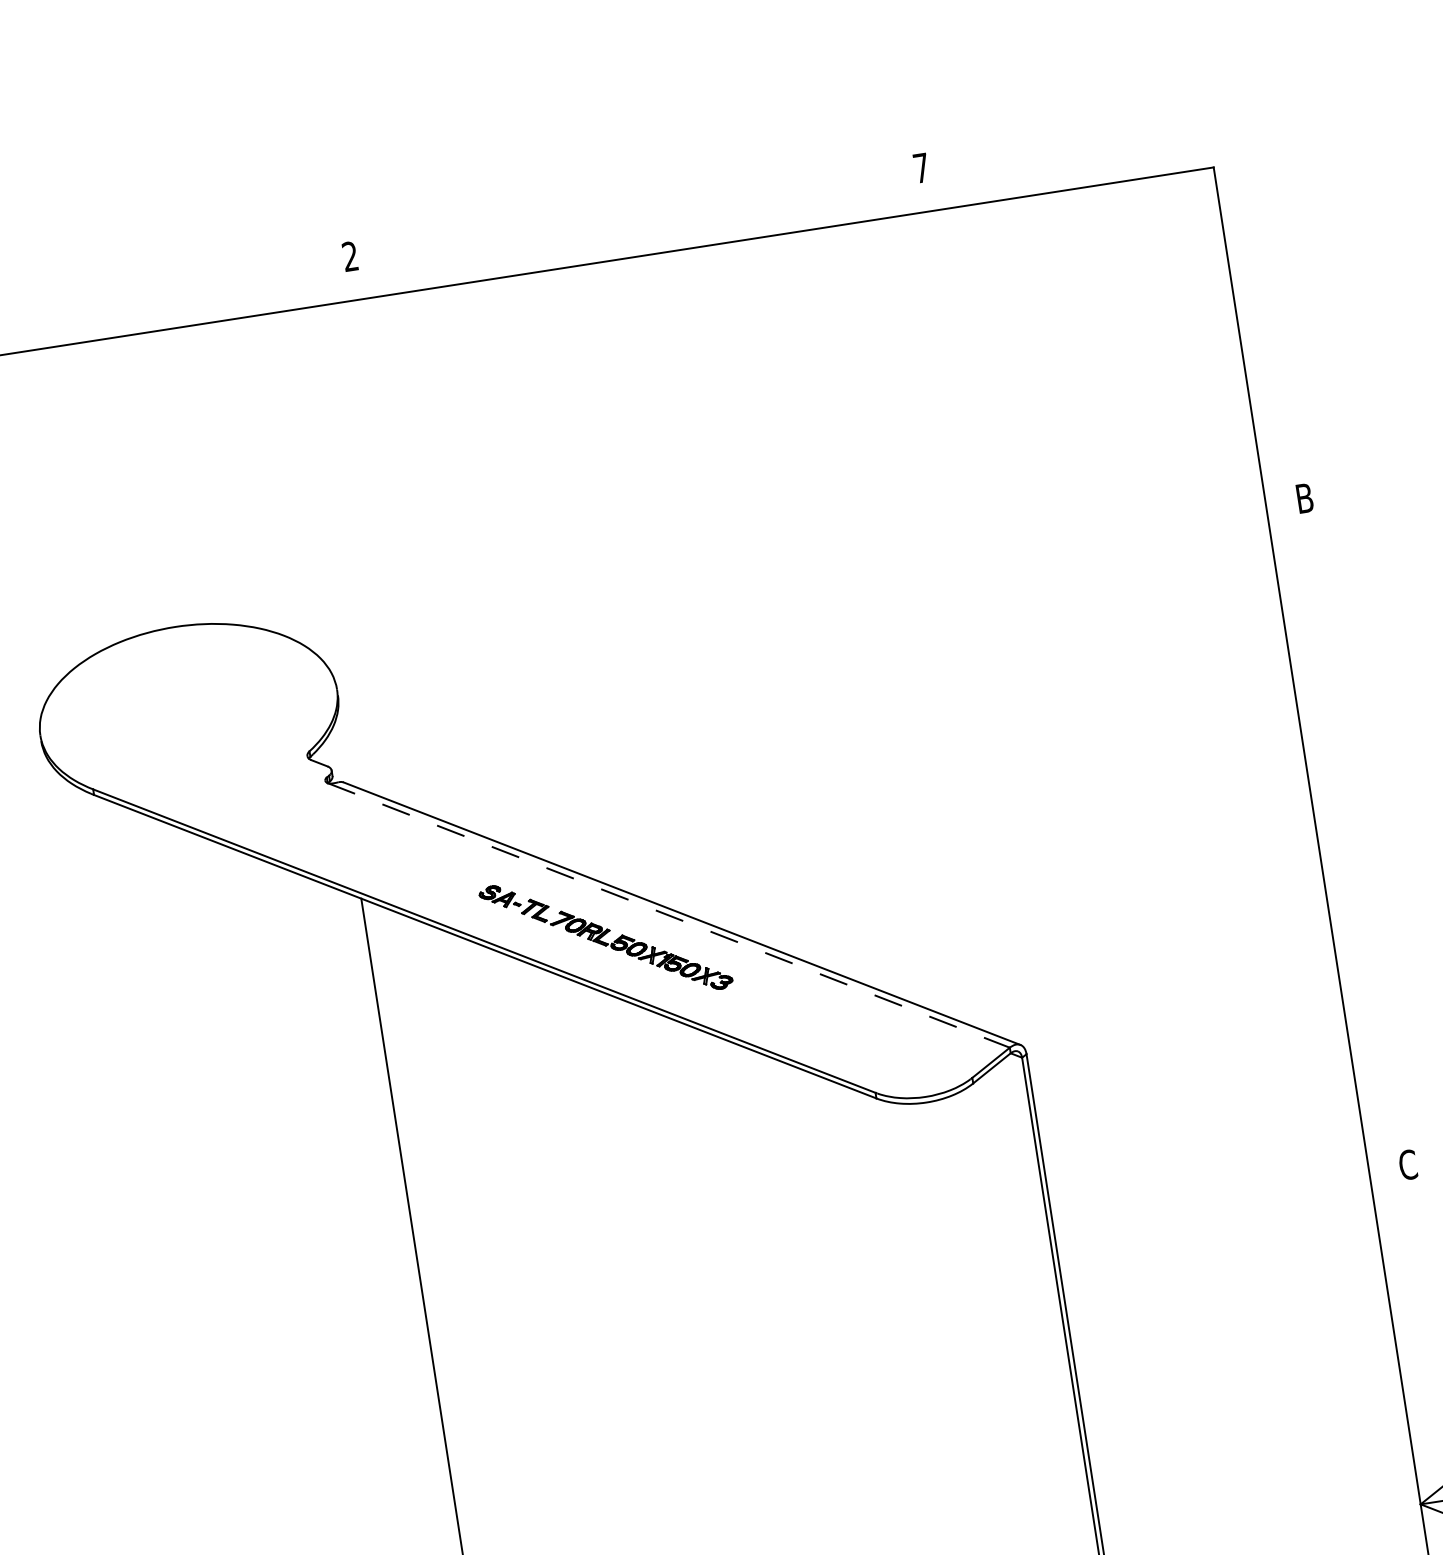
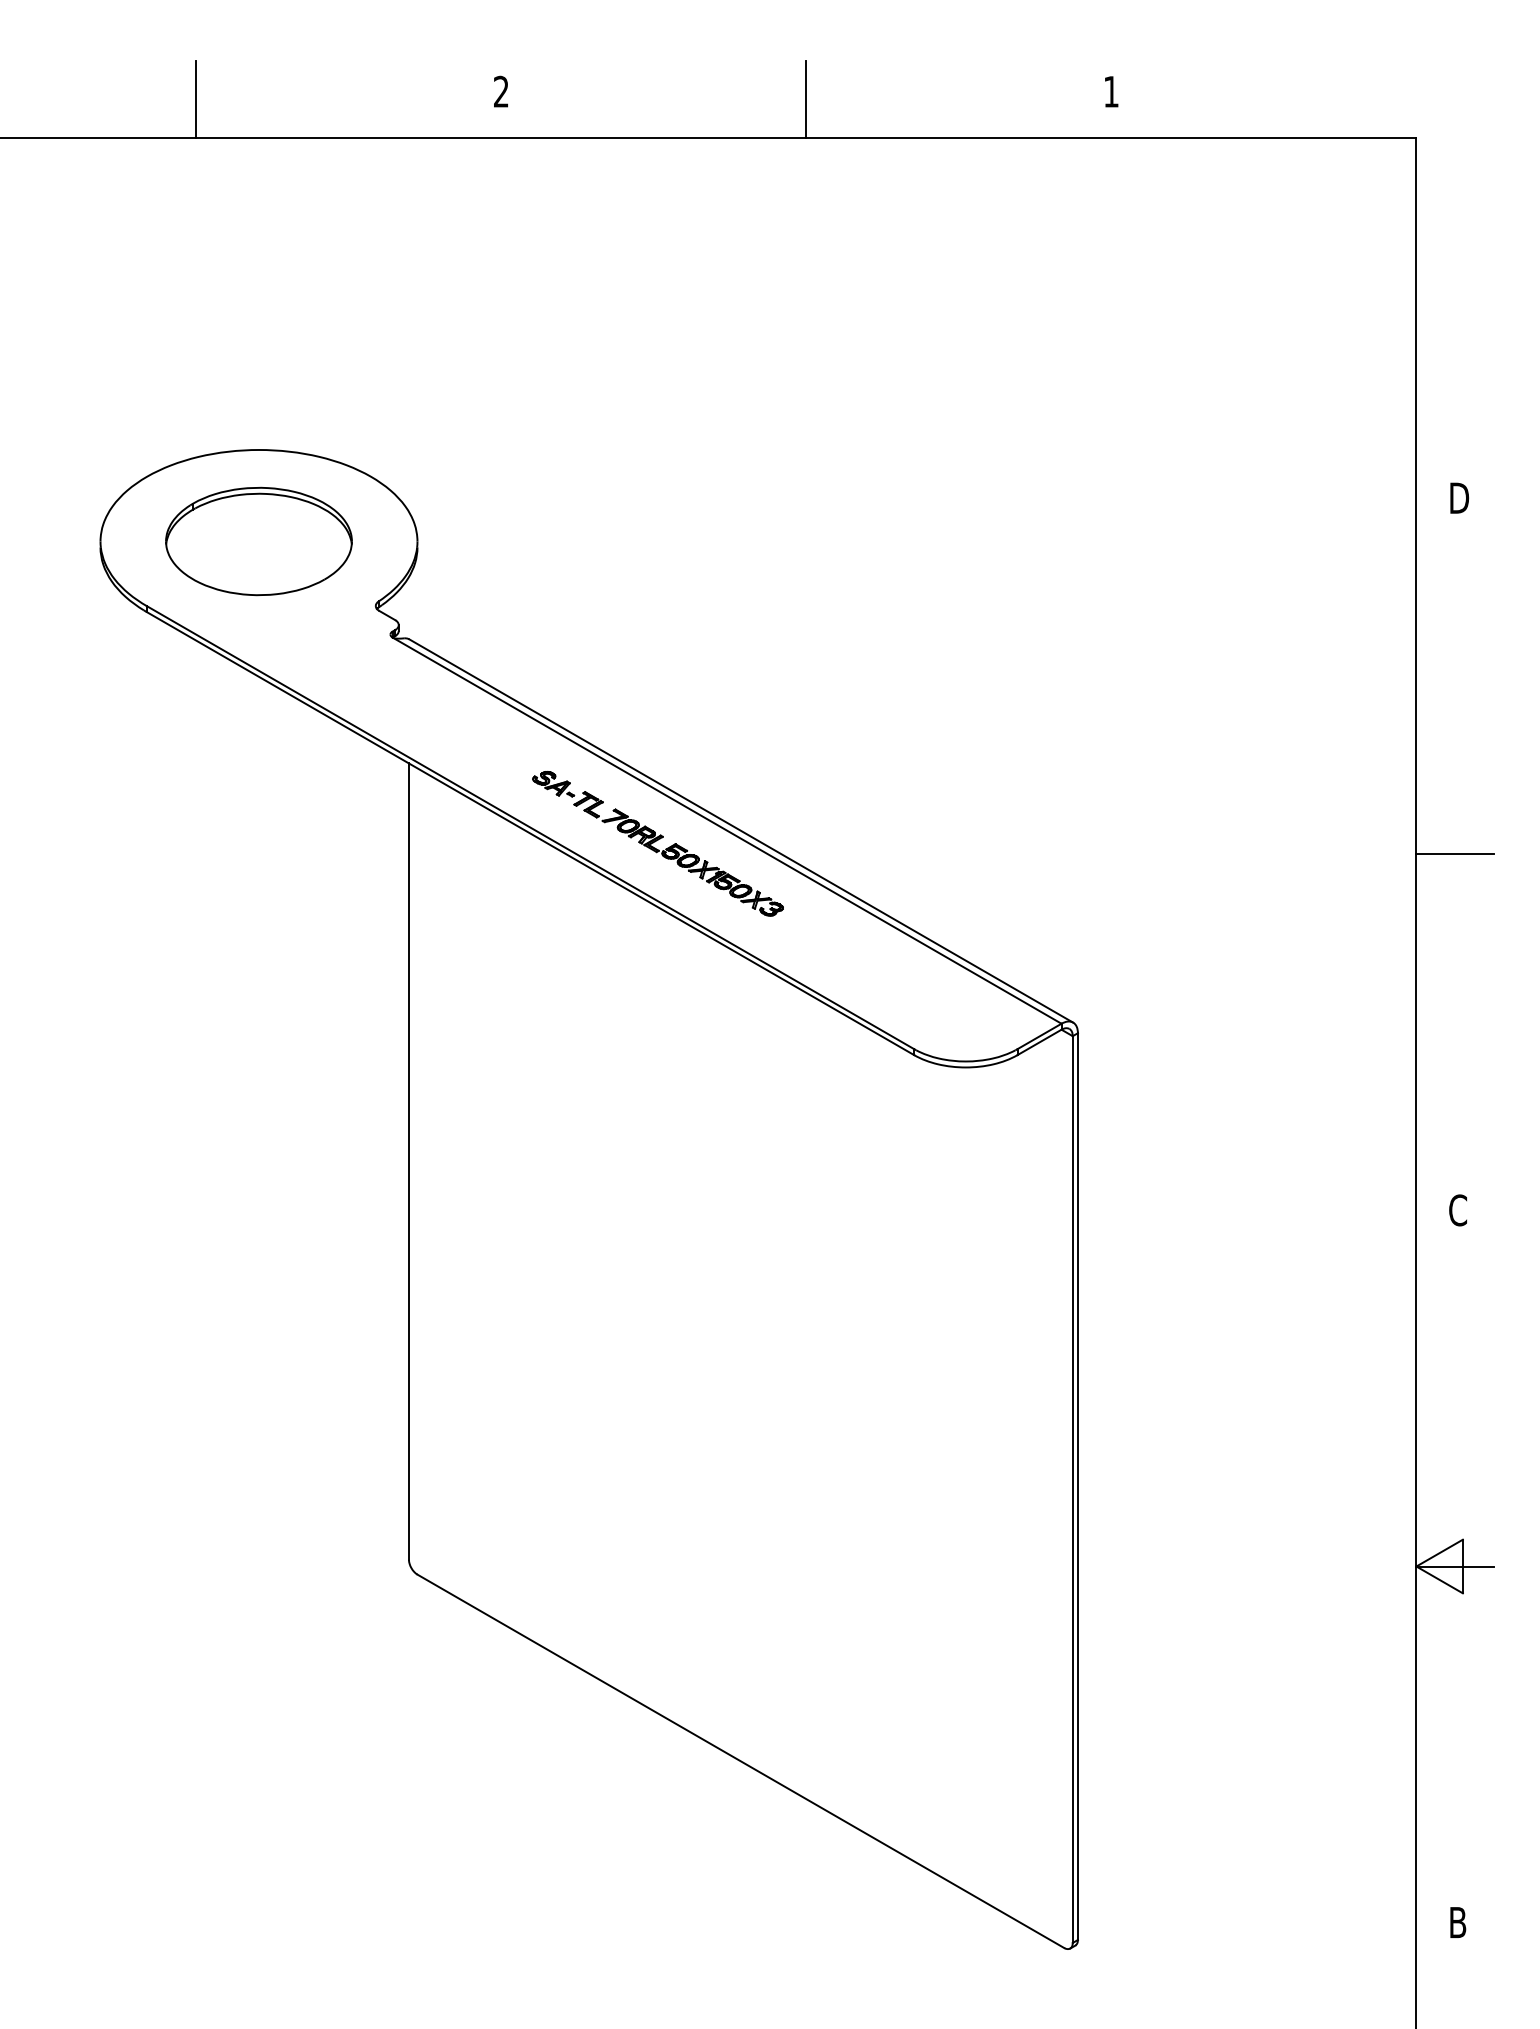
text: (921, 167) -> (1111, 91), 7 -> 1
line: (637, 219) -> (806, 99), added
line: (66, 307) -> (196, 99), added
text: (1307, 497) -> (1461, 497), B -> D
part: (188, 712) -> (258, 541), added
line: (1353, 832) -> (1454, 854), added
line: (669, 915) -> (727, 830), dashed -> solid

